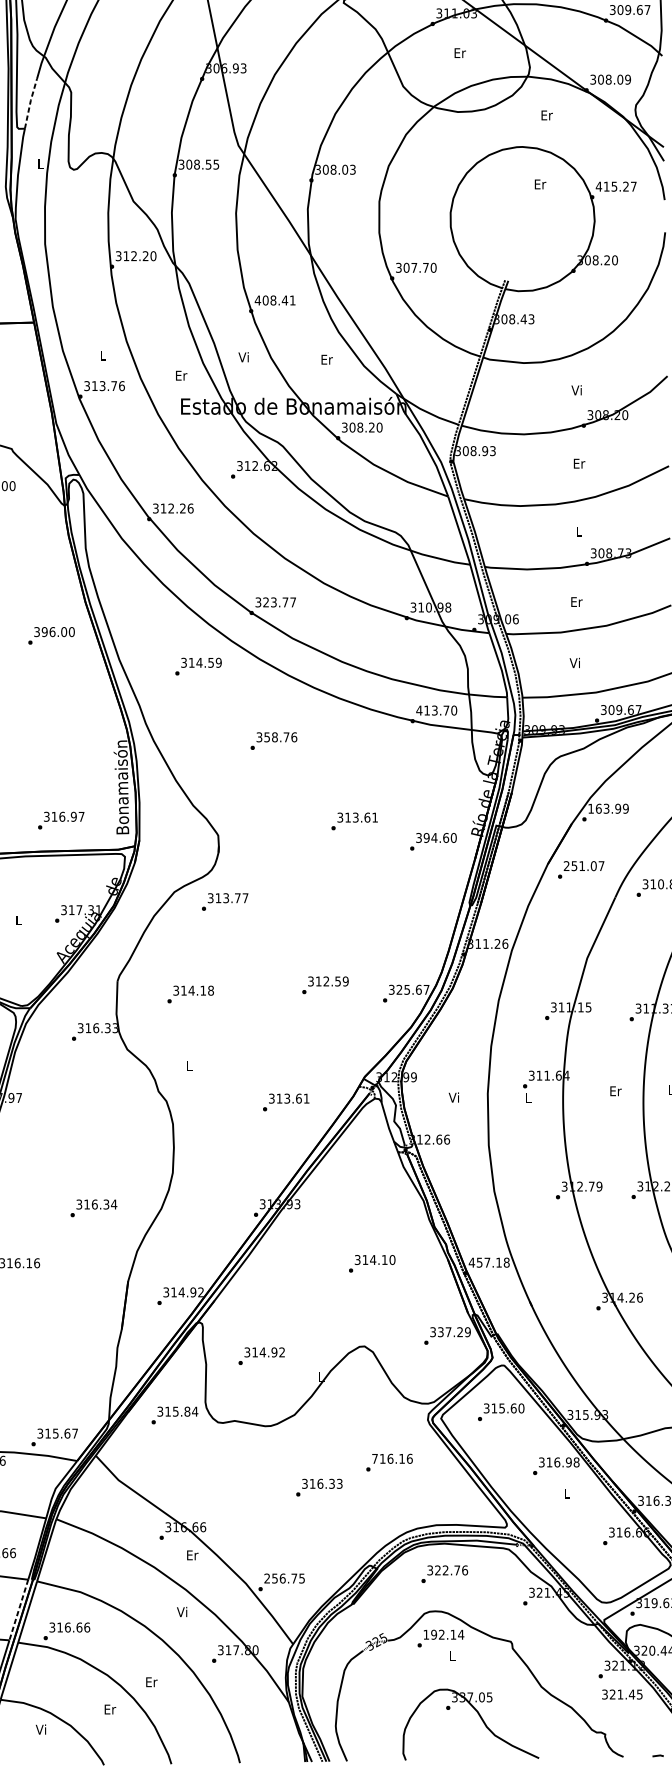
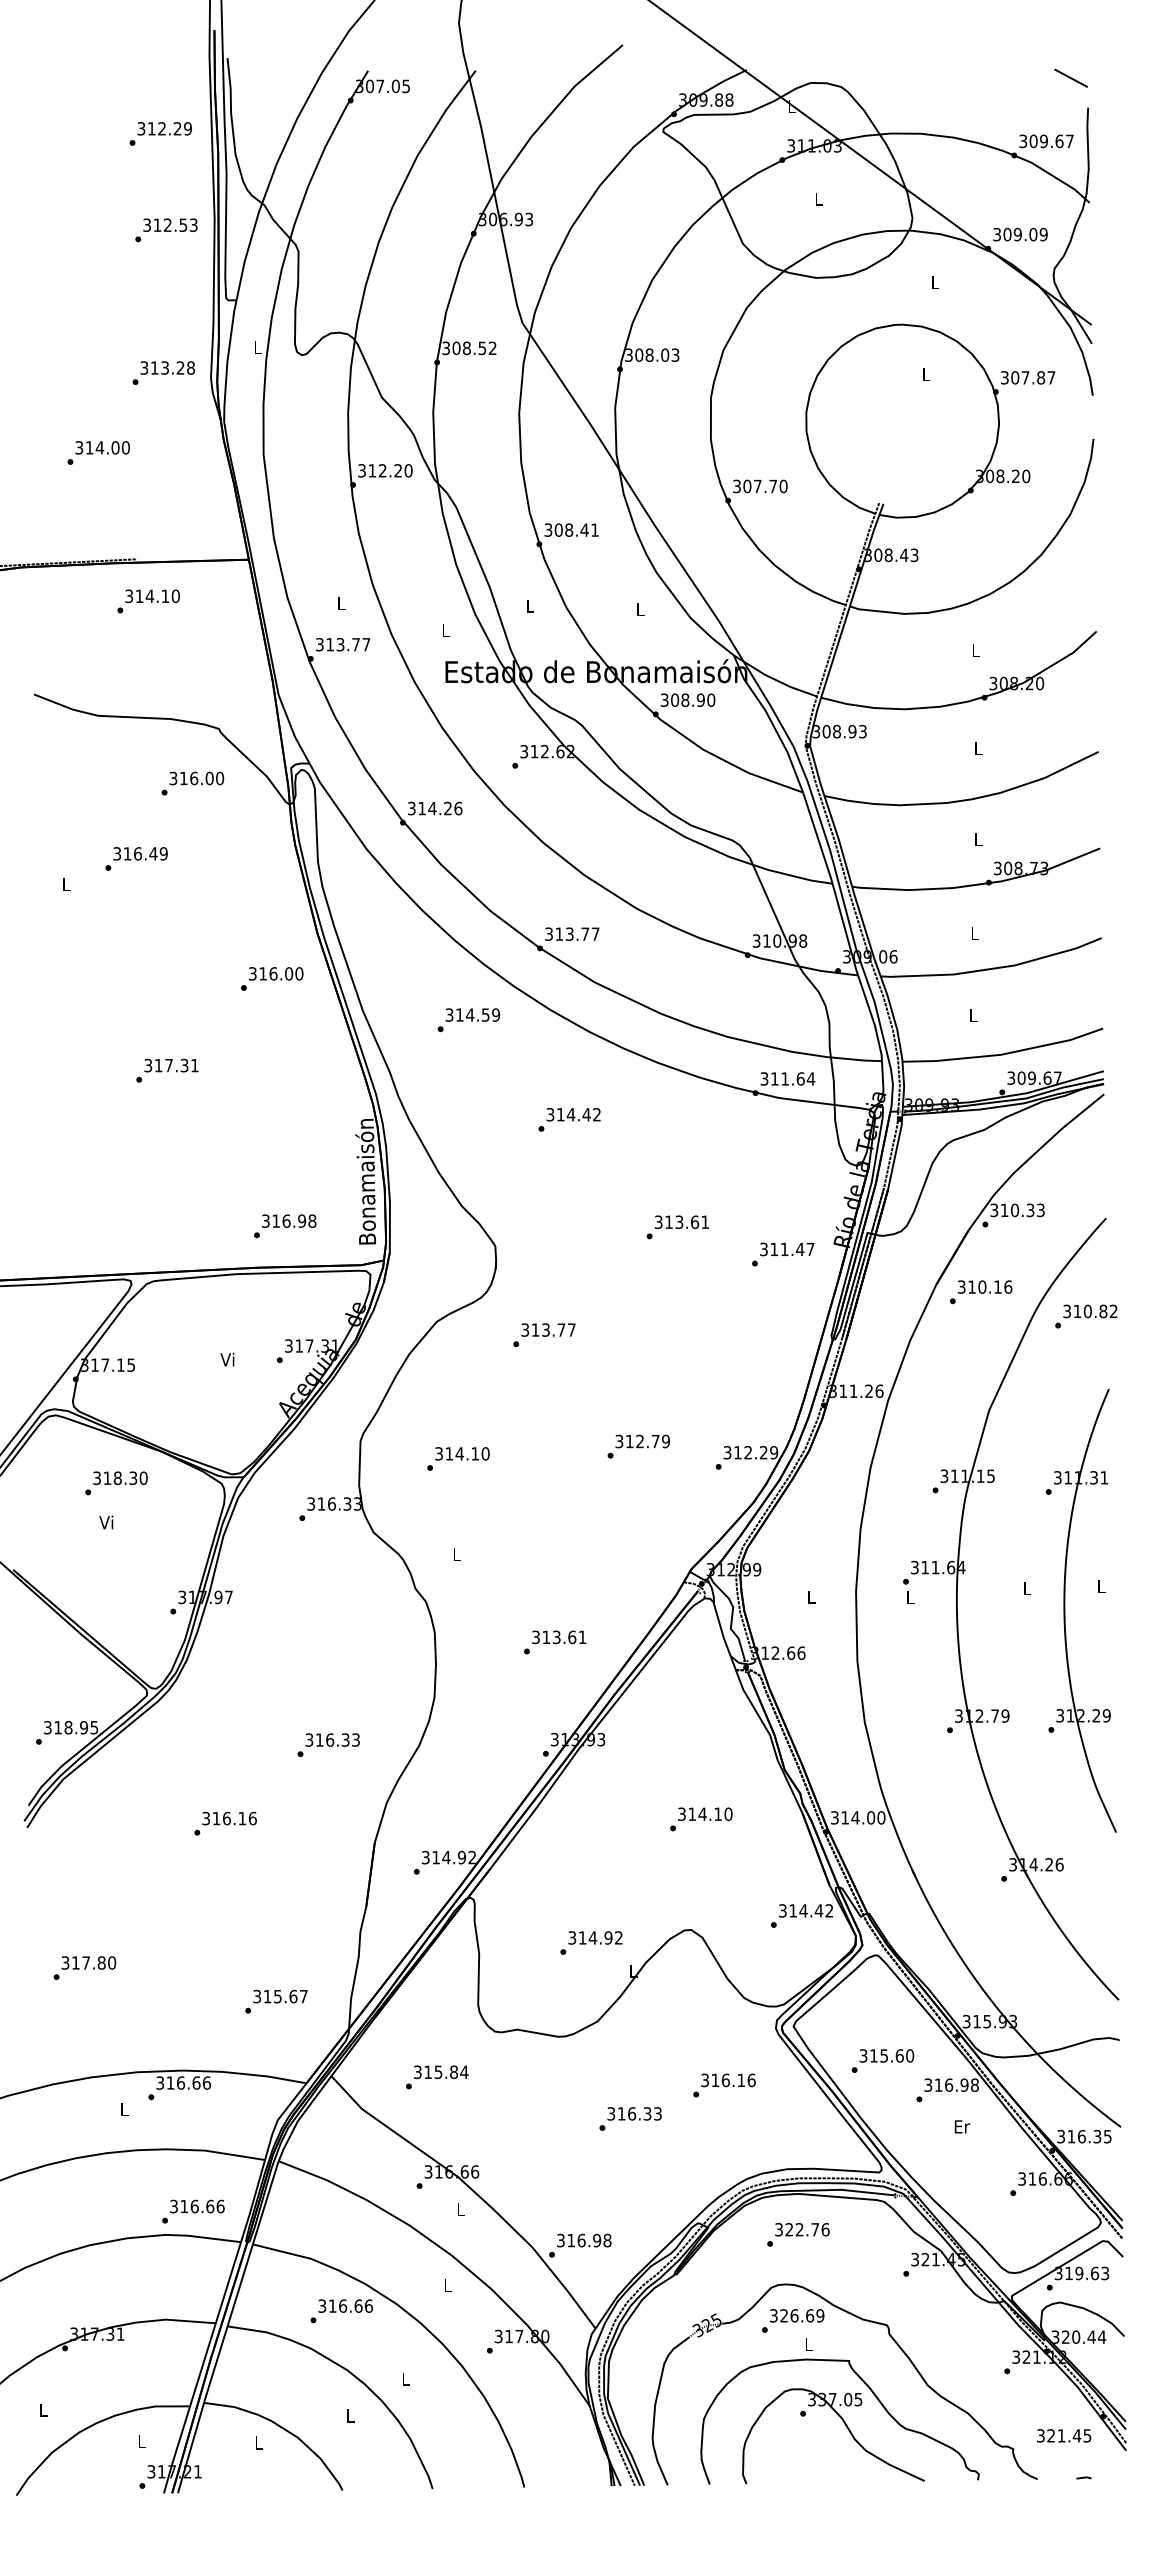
text: (459, 52) -> (818, 198), Er -> L
text: (608, 79) -> (1017, 234), 308.09 -> 309.09
line: (30, 103) -> (243, 266), dashed -> solid
text: (547, 114) -> (935, 281), Er -> L
text: (216, 164) -> (492, 348), 308.55 -> 308.52
text: (540, 184) -> (926, 374), Er -> L
text: (612, 186) -> (1022, 377), 415.27 -> 307.87
text: (257, 300) -> (548, 529), 408.41 -> 308.41
text: (243, 356) -> (529, 605), Vi -> L
text: (326, 359) -> (640, 608), Er -> L
text: (181, 375) -> (445, 630), Er -> L
text: (122, 385) -> (366, 644), 313.76 -> 313.77
text: (576, 390) -> (974, 650), Vi -> L
text: (371, 427) -> (700, 699), 308.20 -> 308.90
text: (579, 463) -> (978, 748), Er -> L
text: (171, 508) -> (432, 808), 312.26 -> 314.26
text: (266, 601) -> (559, 933), 323.77 -> 313.77
text: (577, 601) -> (975, 933), Er -> L
text: (45, 631) -> (263, 973), 396.00 -> 316.00
text: (574, 663) -> (972, 1015), Vi -> L
text: (436, 710) -> (787, 1078), 413.70 -> 311.64
text: (281, 737) -> (579, 1114), 358.76 -> 314.42
text: (608, 808) -> (1017, 1210), 163.99 -> 310.33
text: (81, 816) -> (312, 1220), 316.97 -> 316.98
text: (440, 838) -> (792, 1249), 394.60 -> 311.47
text: (583, 865) -> (984, 1286), 251.07 -> 310.16
text: (225, 902) -> (544, 1335), moved
text: (18, 920) -> (227, 1359), L -> Vi
text: (337, 981) -> (655, 1441), 312.59 -> 312.79
text: (413, 989) -> (756, 1452), 325.67 -> 312.29
text: (210, 990) -> (485, 1453), 314.18 -> 314.10
text: (615, 1090) -> (1027, 1587), Er -> L
text: (453, 1097) -> (810, 1596), Vi -> L
text: (286, 1102) -> (555, 1642), moved
text: (113, 1204) -> (355, 1739), 316.34 -> 316.33
text: (488, 1262) -> (857, 1817), 457.18 -> 314.00
text: (454, 1331) -> (811, 1910), 337.29 -> 314.42
text: (261, 1355) -> (591, 1942), moved
text: (500, 1411) -> (882, 2060), moved
text: (175, 1415) -> (437, 2077), moved
text: (54, 1437) -> (276, 2001), moved
text: (374, 1458) -> (704, 2080), 716.16 -> 316.16
text: (567, 1493) -> (962, 2126), L -> Er
text: (192, 1555) -> (460, 2209), Er -> L
text: (284, 1578) -> (584, 2240), 256.75 -> 316.98
line: (18, 1610) -> (228, 2283), dashed -> solid
text: (181, 1612) -> (446, 2285), Vi -> L
text: (66, 1631) -> (341, 2311), moved
text: (444, 1634) -> (797, 2315), 192.14 -> 326.69
text: (151, 1681) -> (406, 2378), Er -> L
text: (622, 1694) -> (1064, 2435), moved
curve: (501, 1695) -> (874, 2396), added
text: (110, 1709) -> (350, 2415), Er -> L
text: (40, 1729) -> (257, 2442), Vi -> L

